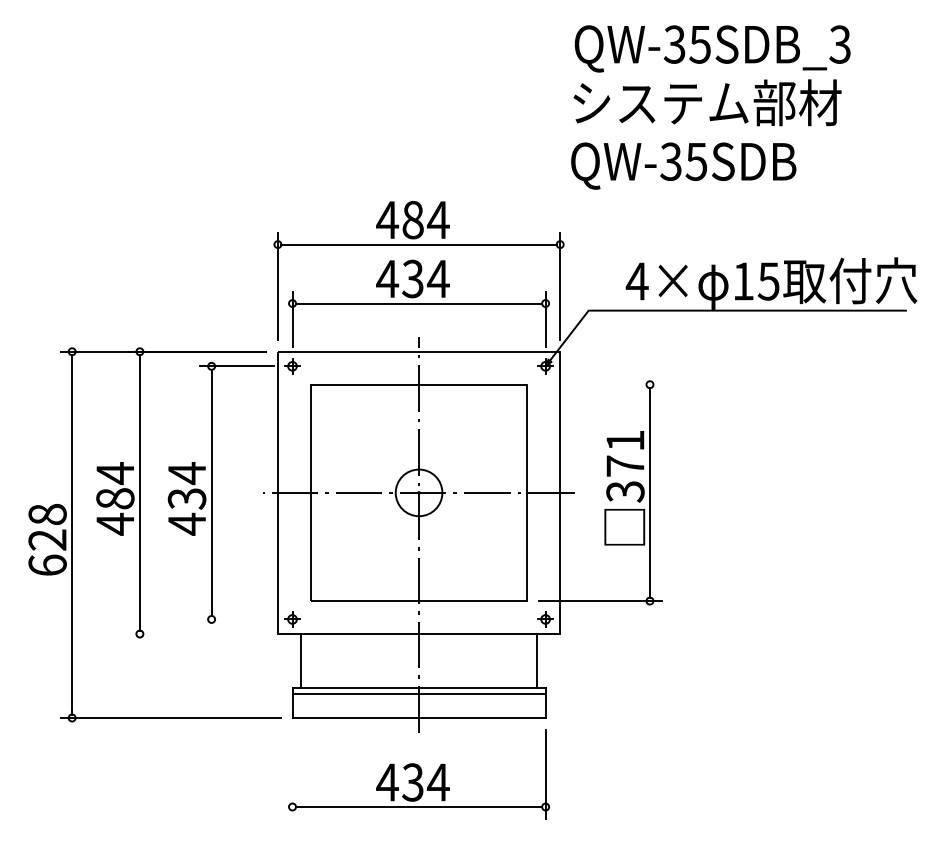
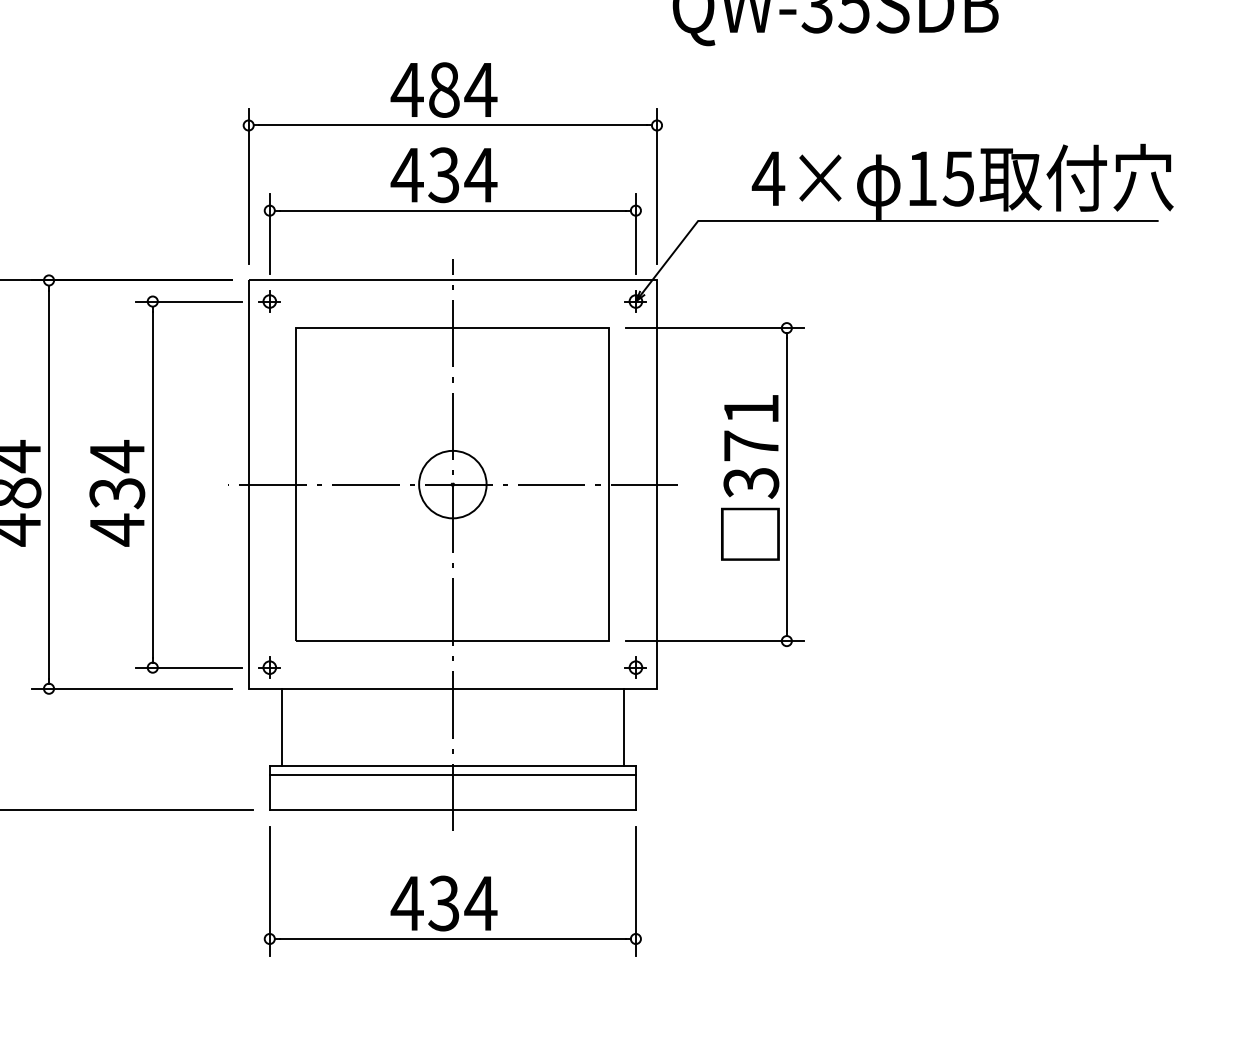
line: (599, 384) -> (713, 327), added
line: (236, 619) -> (188, 667), added
line: (197, 634) -> (132, 689), added
line: (292, 773) -> (269, 890), added

